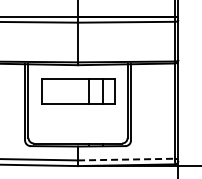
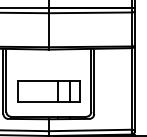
part: (78, 91) -> (49, 91), moved
line: (126, 159) -> (90, 130), dashed -> solid

